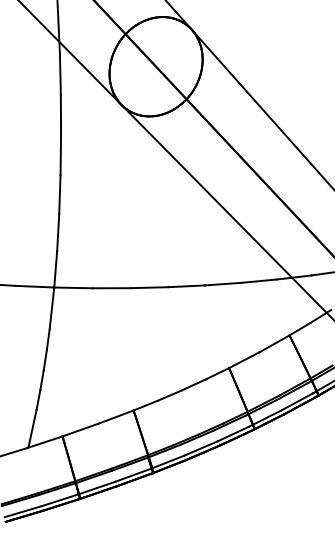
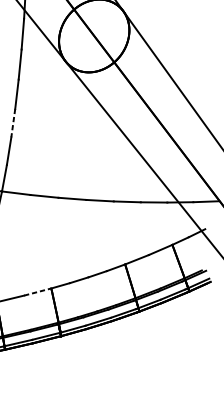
line: (59, 195) -> (12, 123), solid -> dashed
line: (115, 417) -> (37, 292), solid -> dashed

